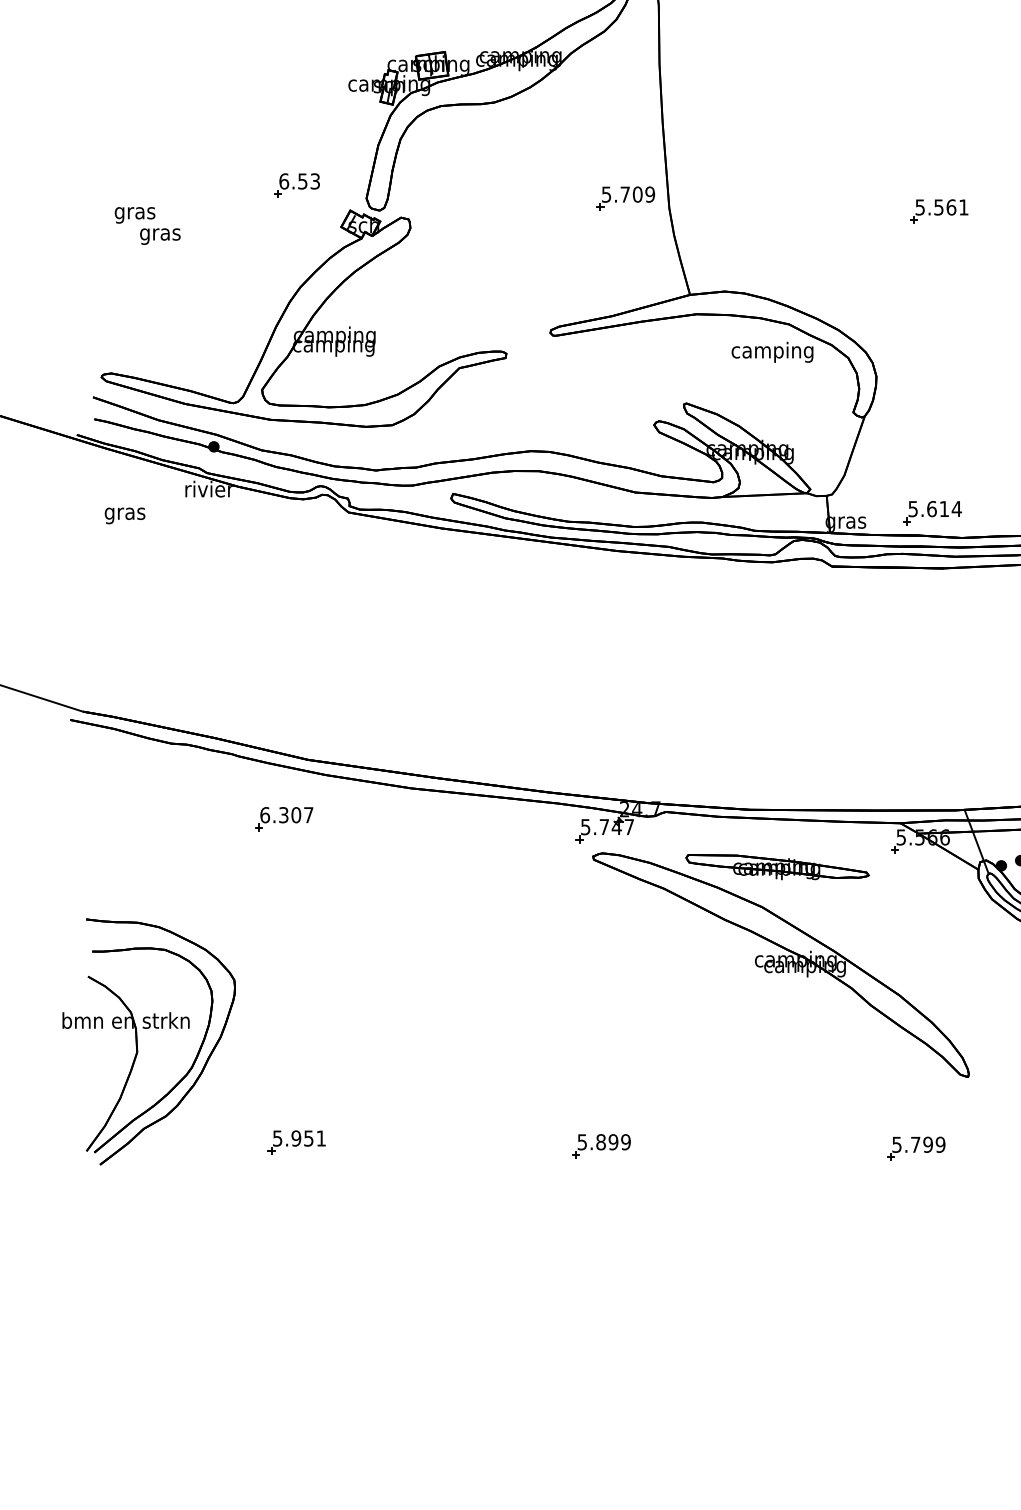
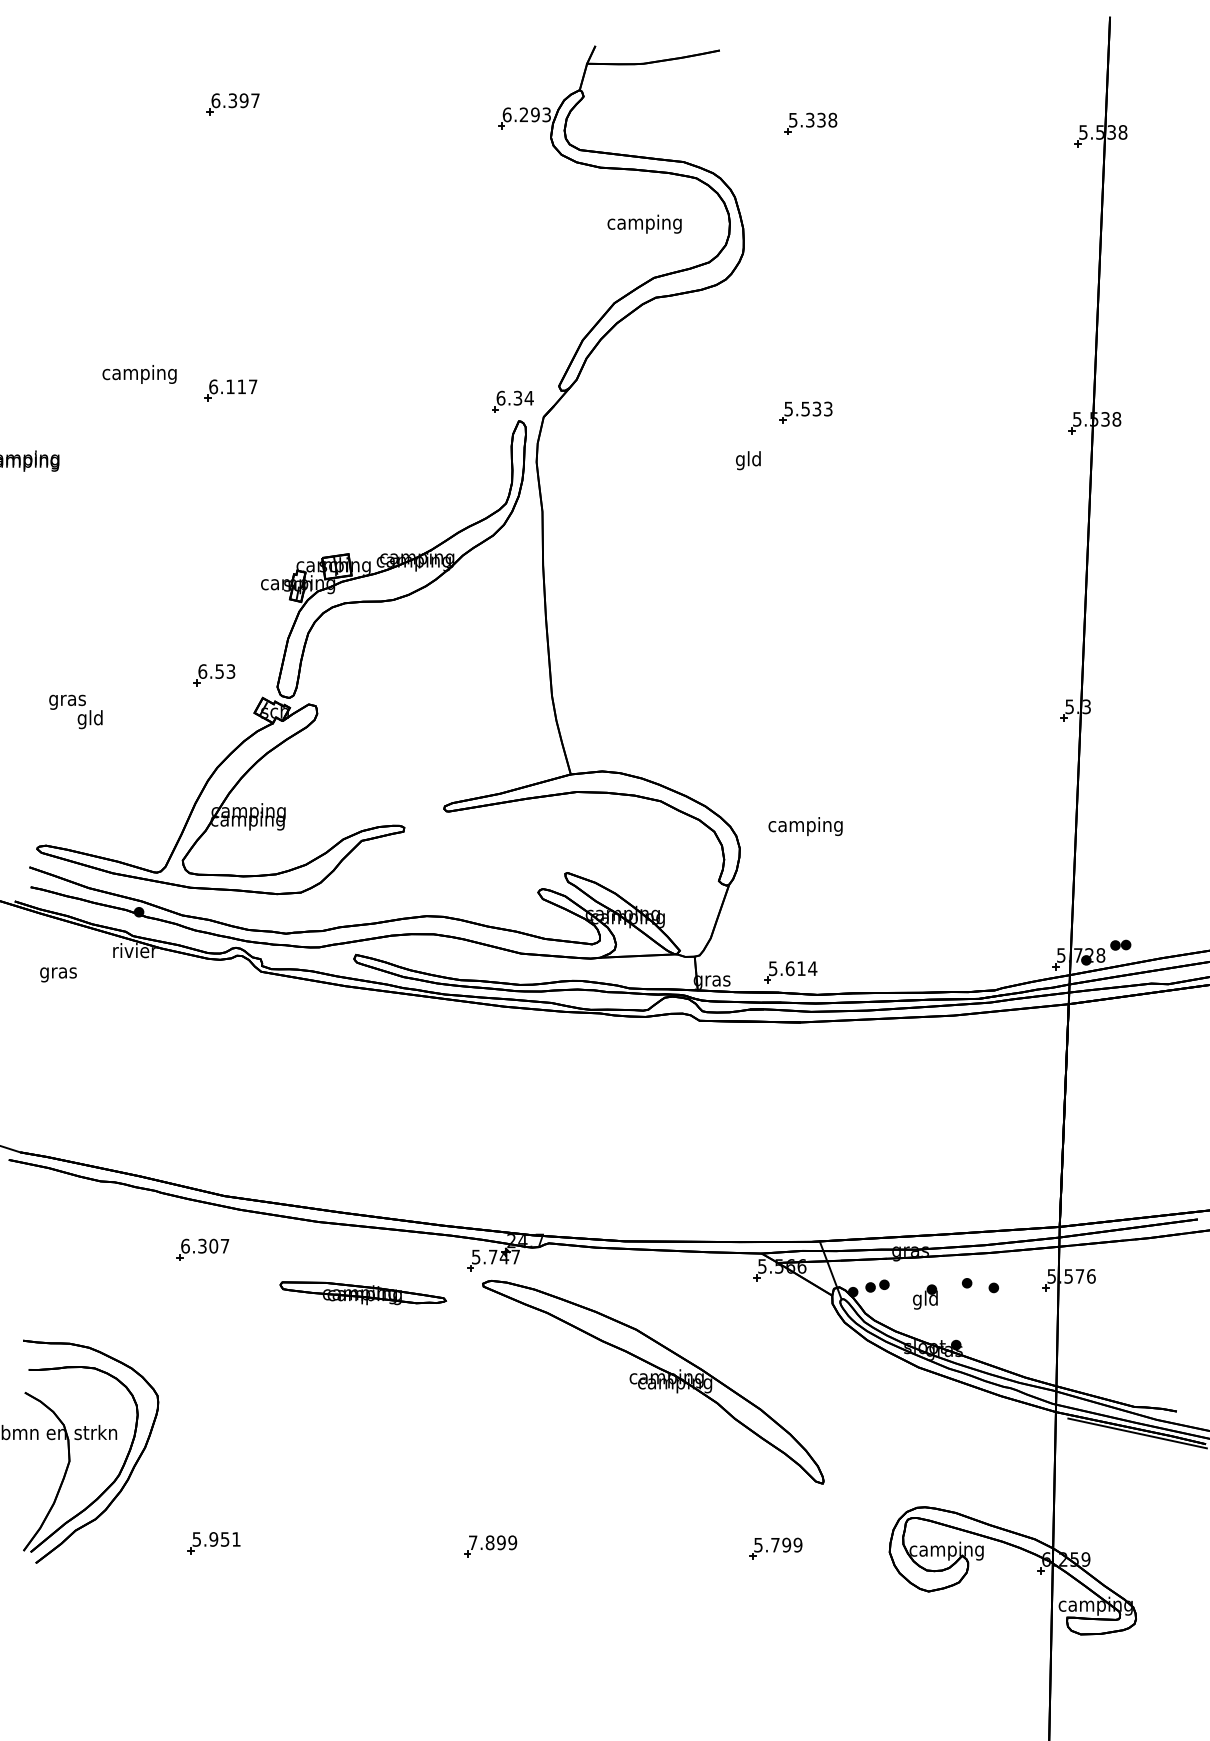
part: (625, 199) -> (512, 687), removed
part: (938, 211) -> (796, 698), removed
text: (160, 234) -> (90, 719), gras -> gld
text: (772, 352) -> (805, 826), moved
part: (776, 867) -> (362, 1293), moved
text: (582, 1141) -> (473, 1542), 5.899 -> 7.899

